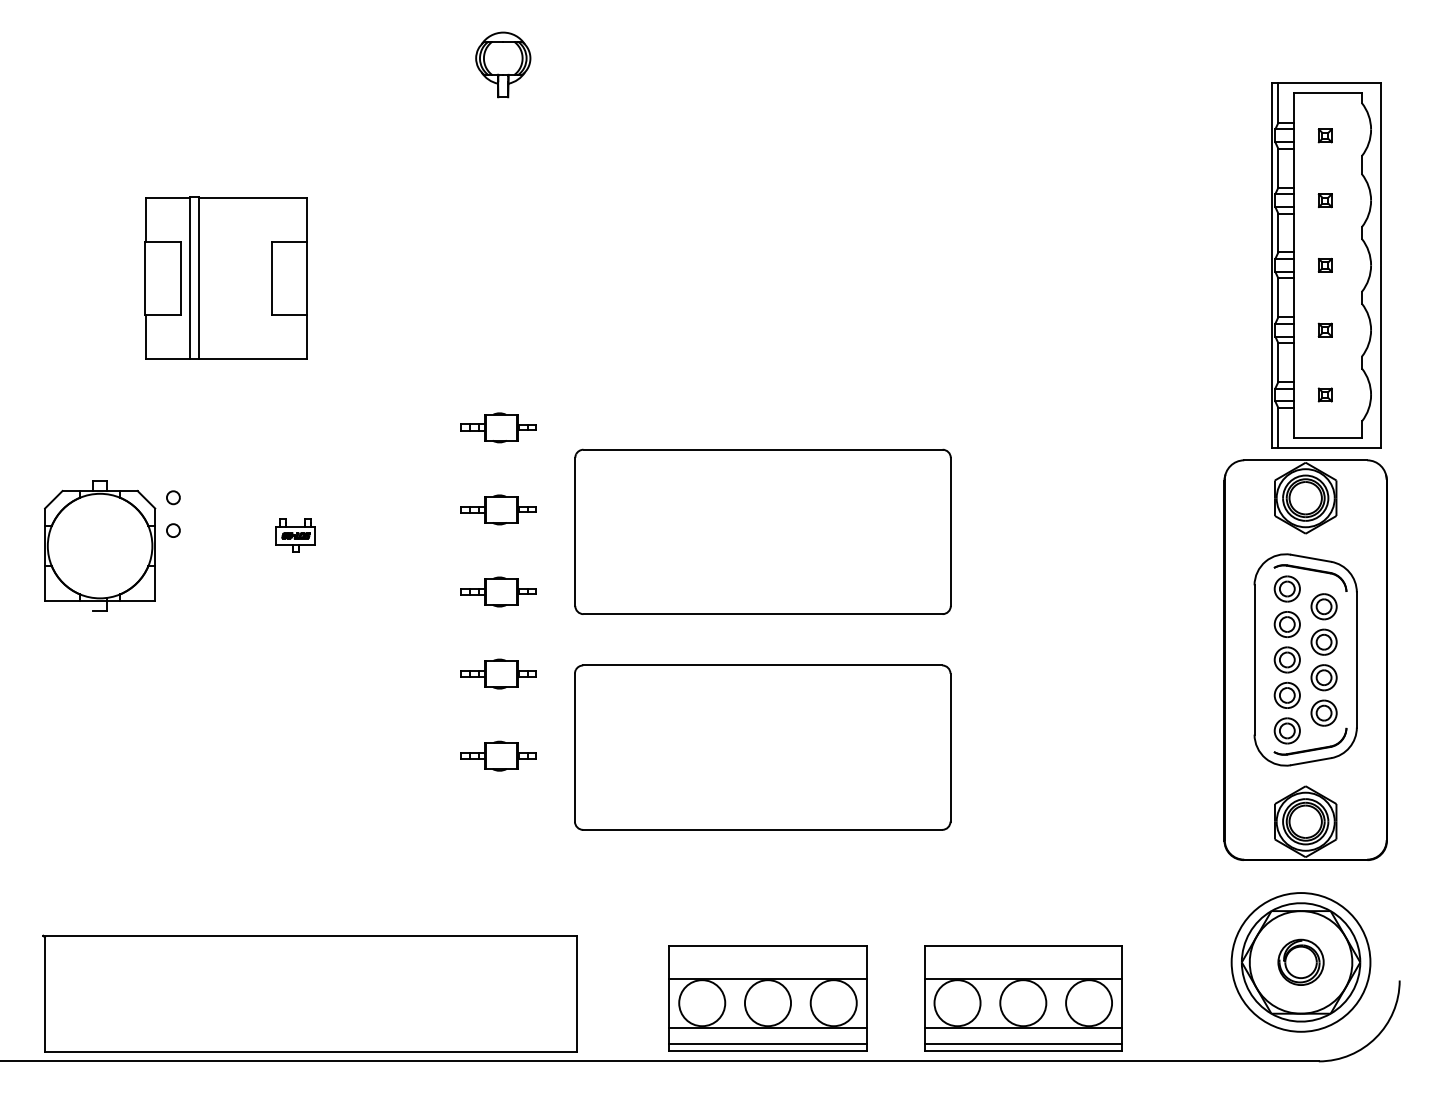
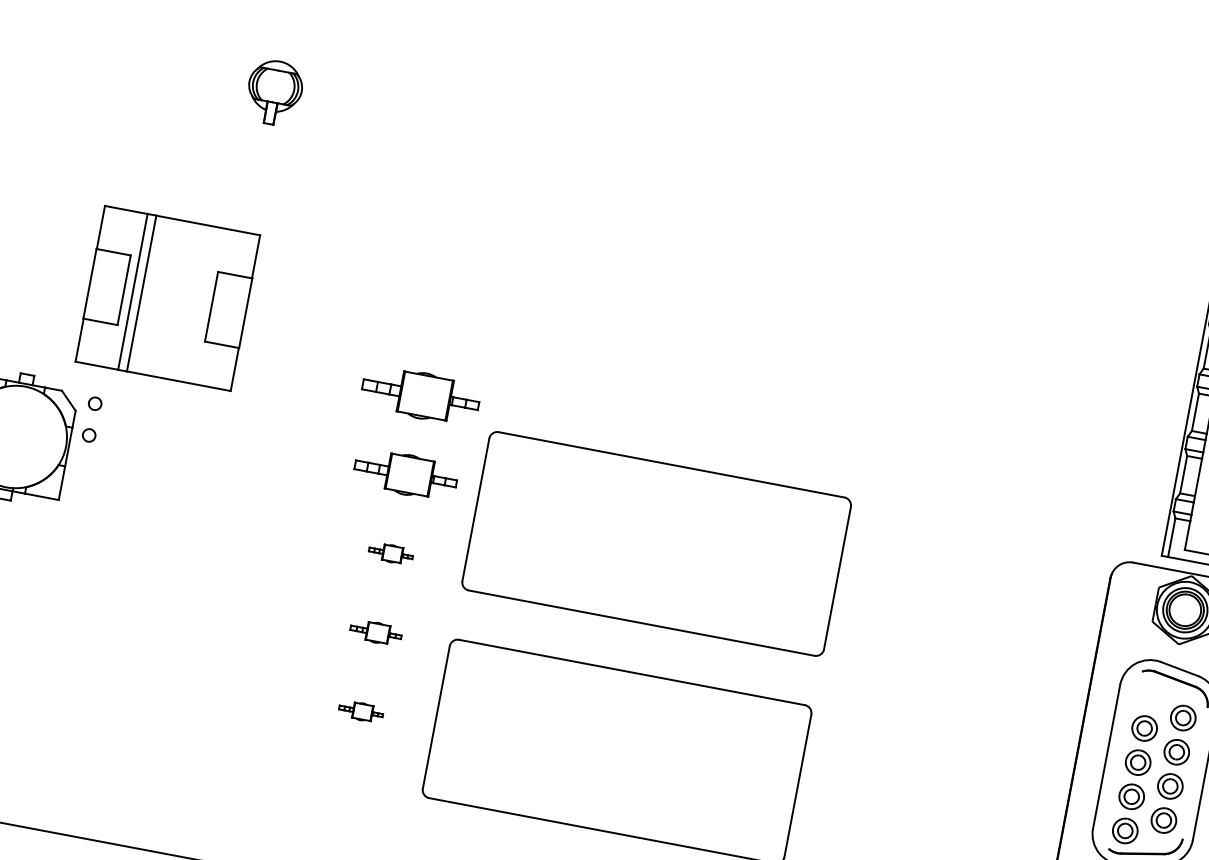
part: (503, 64) -> (274, 92), moved
part: (225, 277) -> (167, 297), moved
part: (498, 427) -> (420, 395), size x1.6
part: (498, 509) -> (406, 474), size x1.4
part: (295, 535) -> (205, 462), removed
part: (1286, 588) -> (1150, 693), removed
part: (498, 591) -> (391, 553), size x0.6
part: (498, 673) -> (376, 632), size x0.7
part: (498, 755) -> (361, 711), size x0.6

